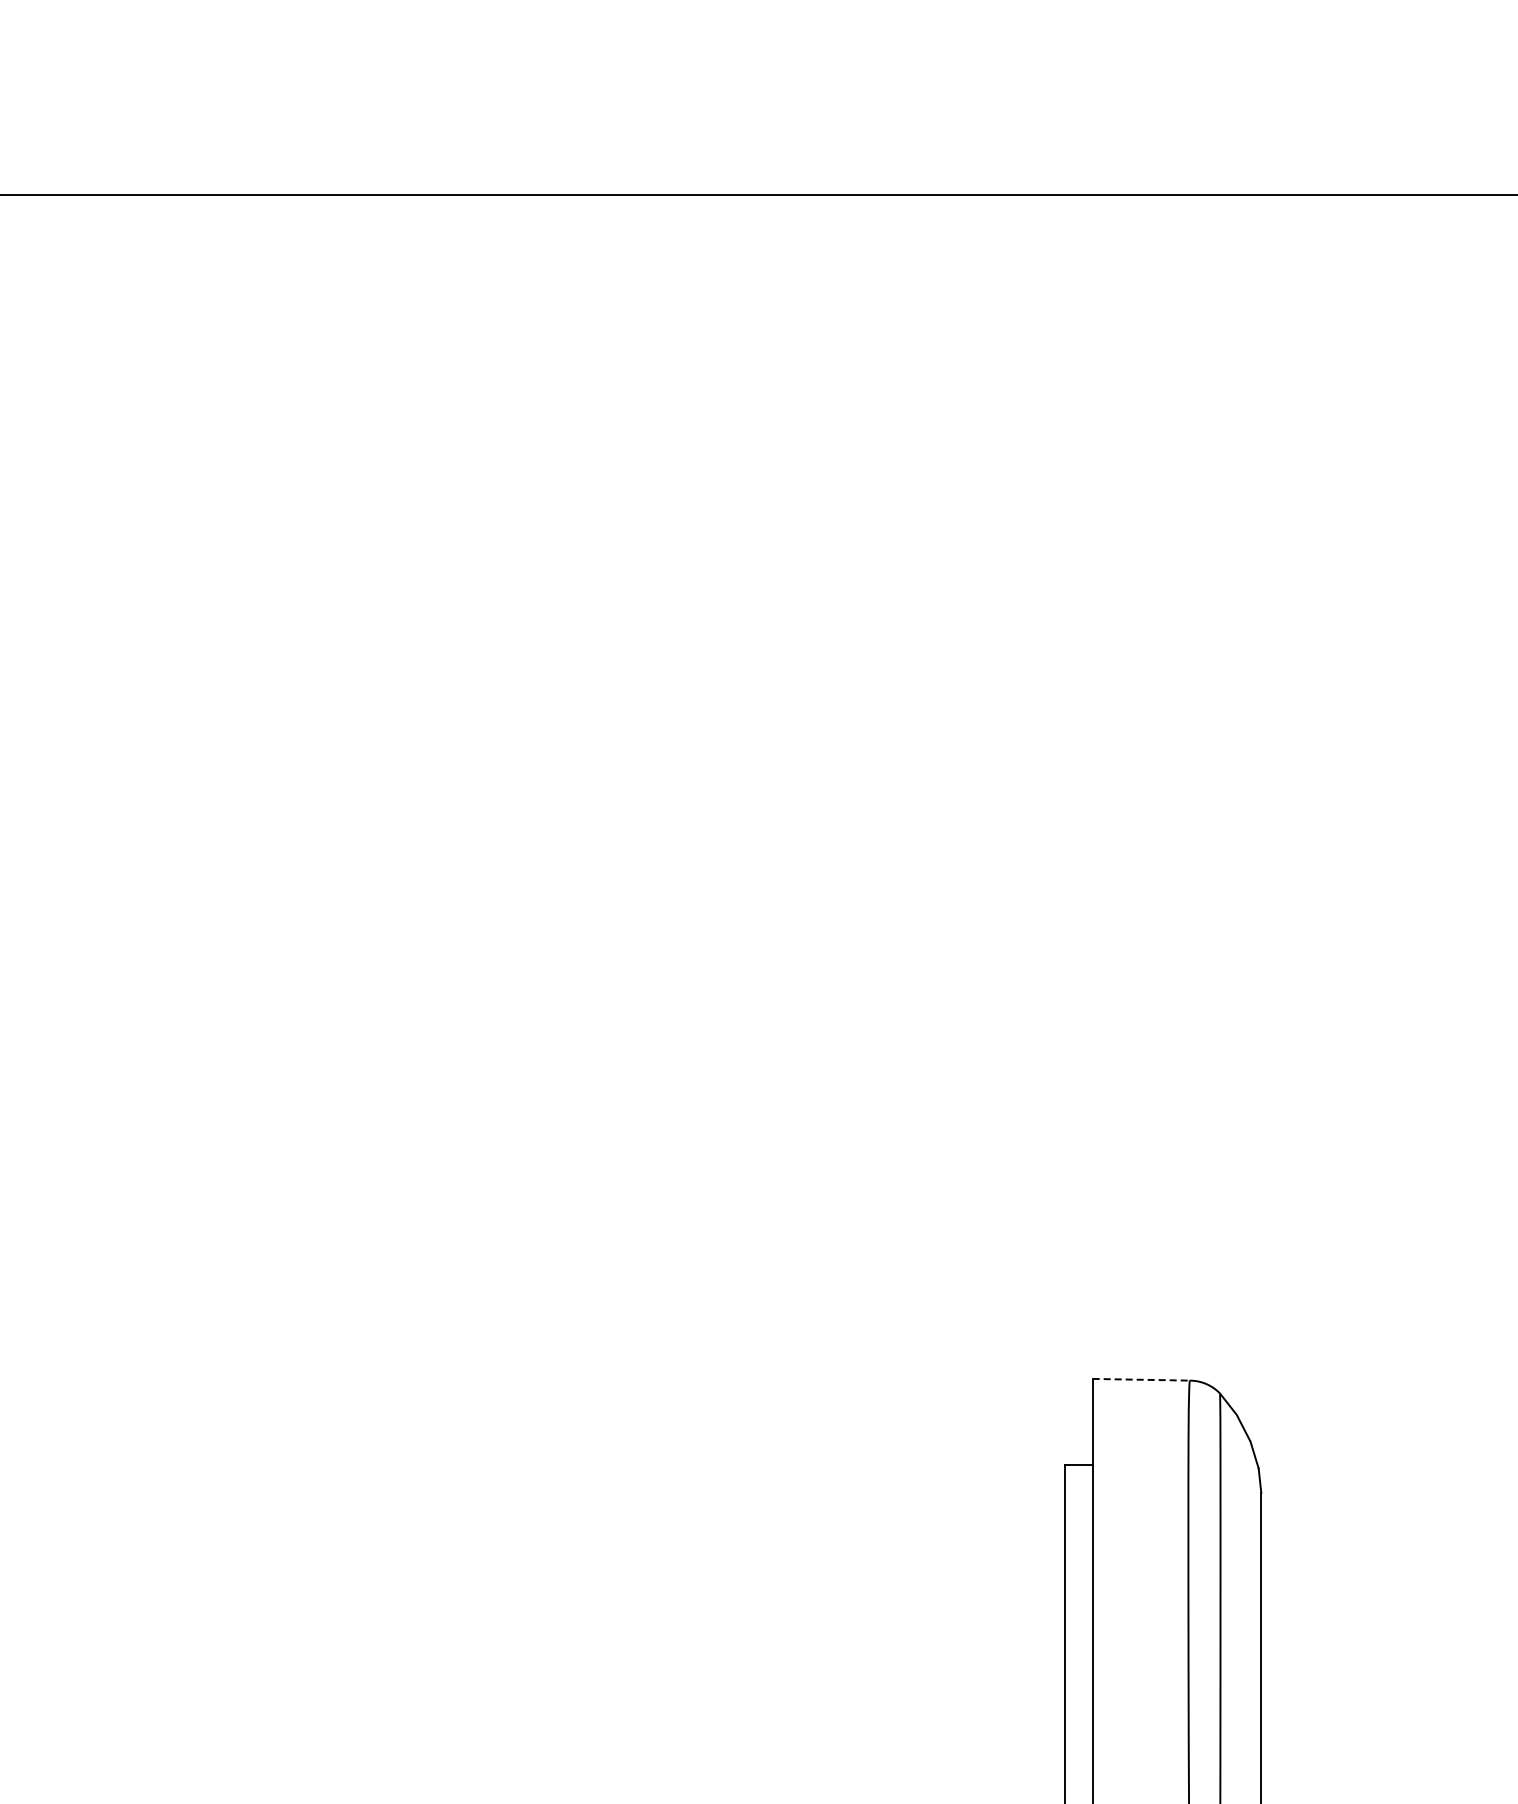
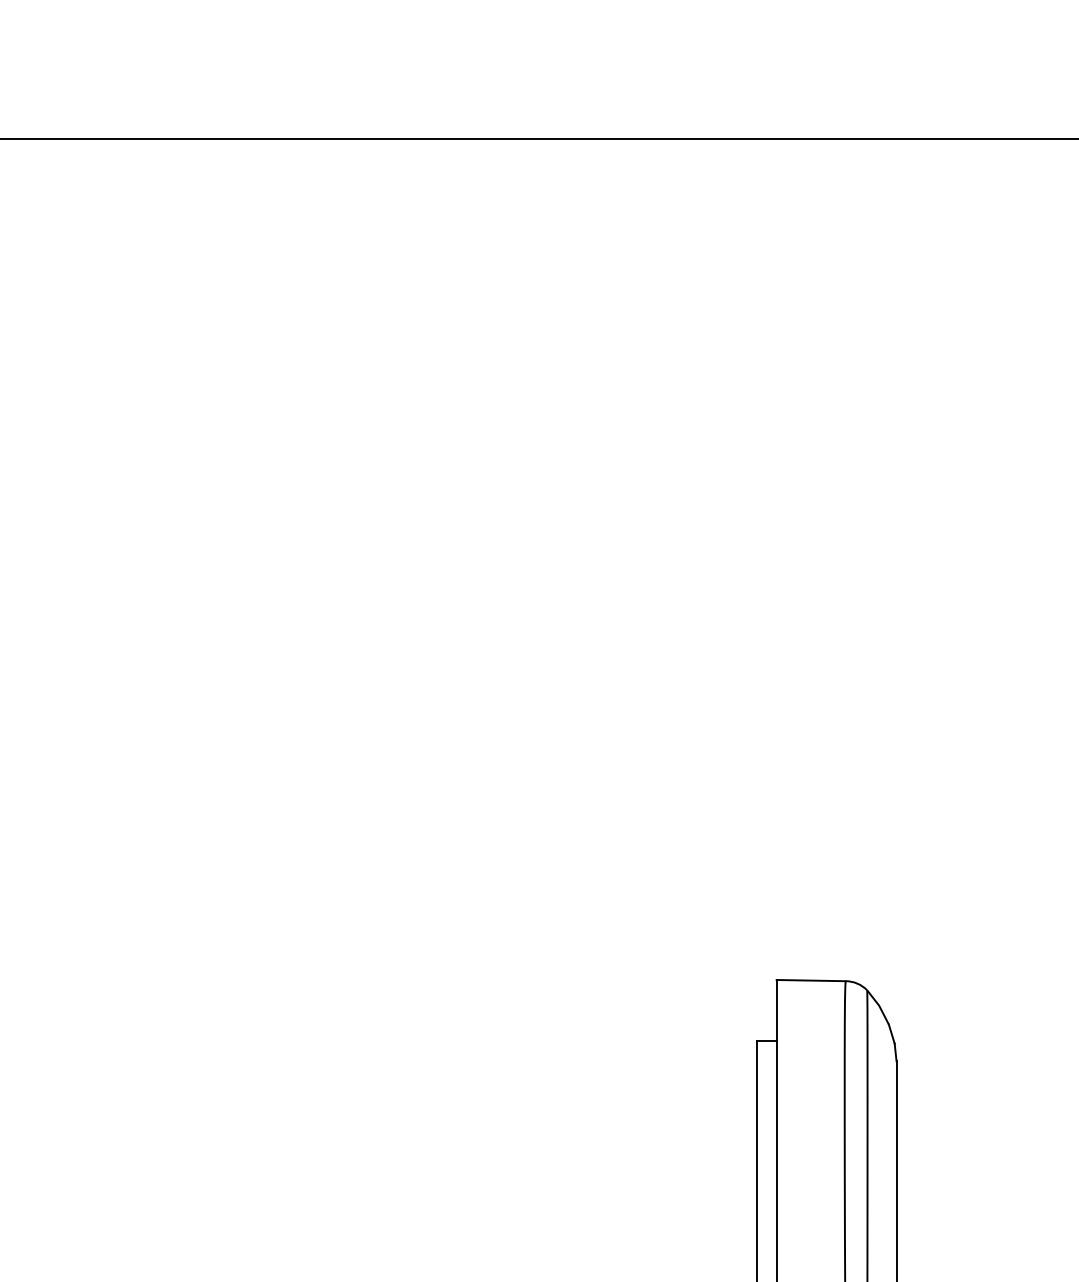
line: (1141, 1379) -> (811, 980), dashed -> solid

